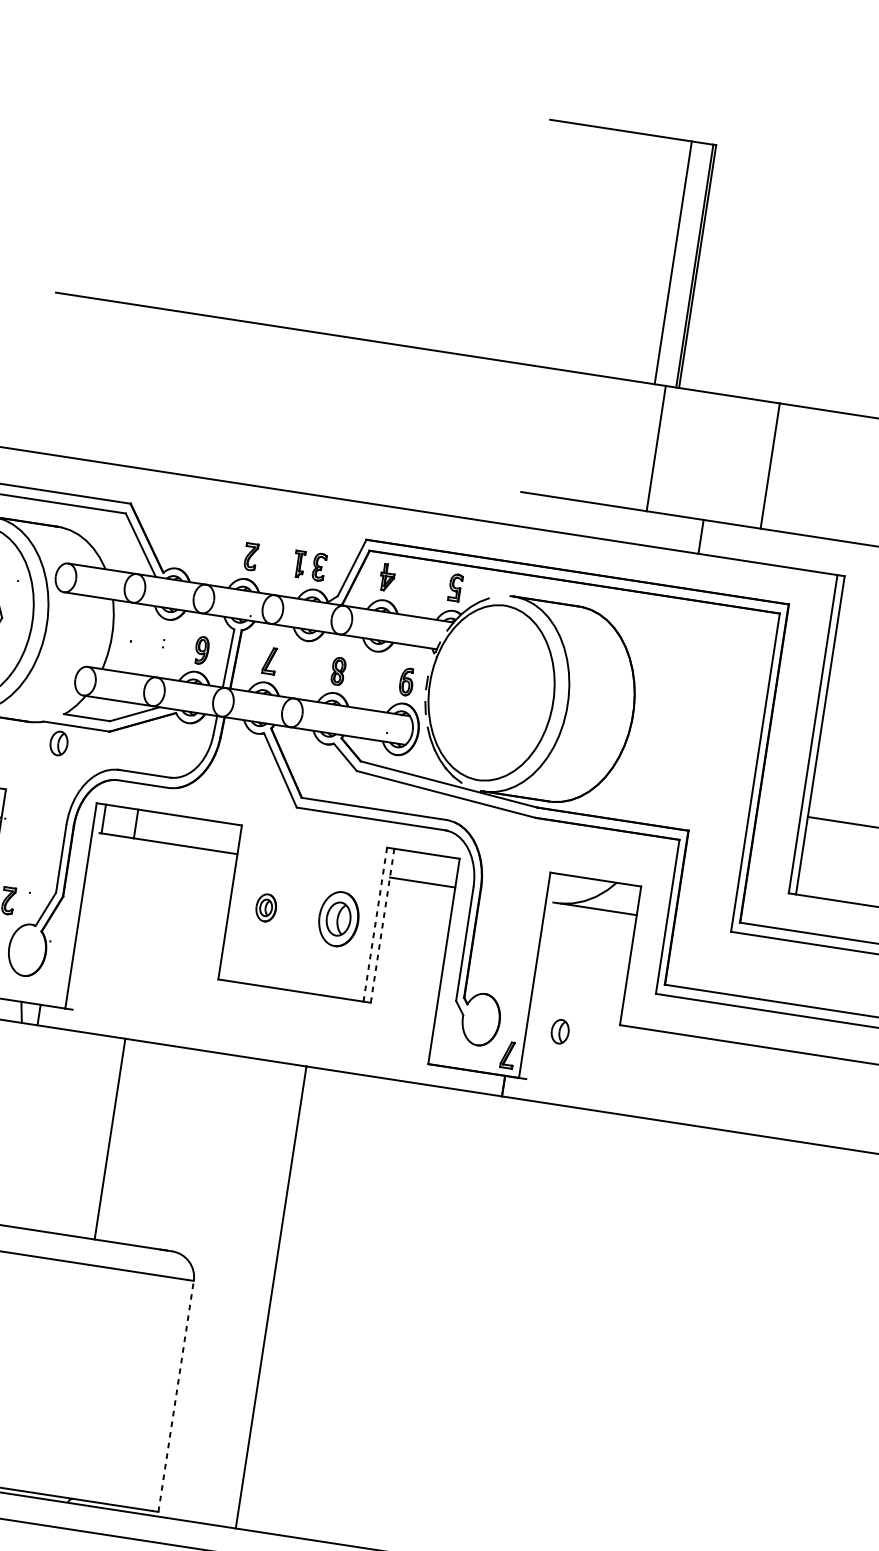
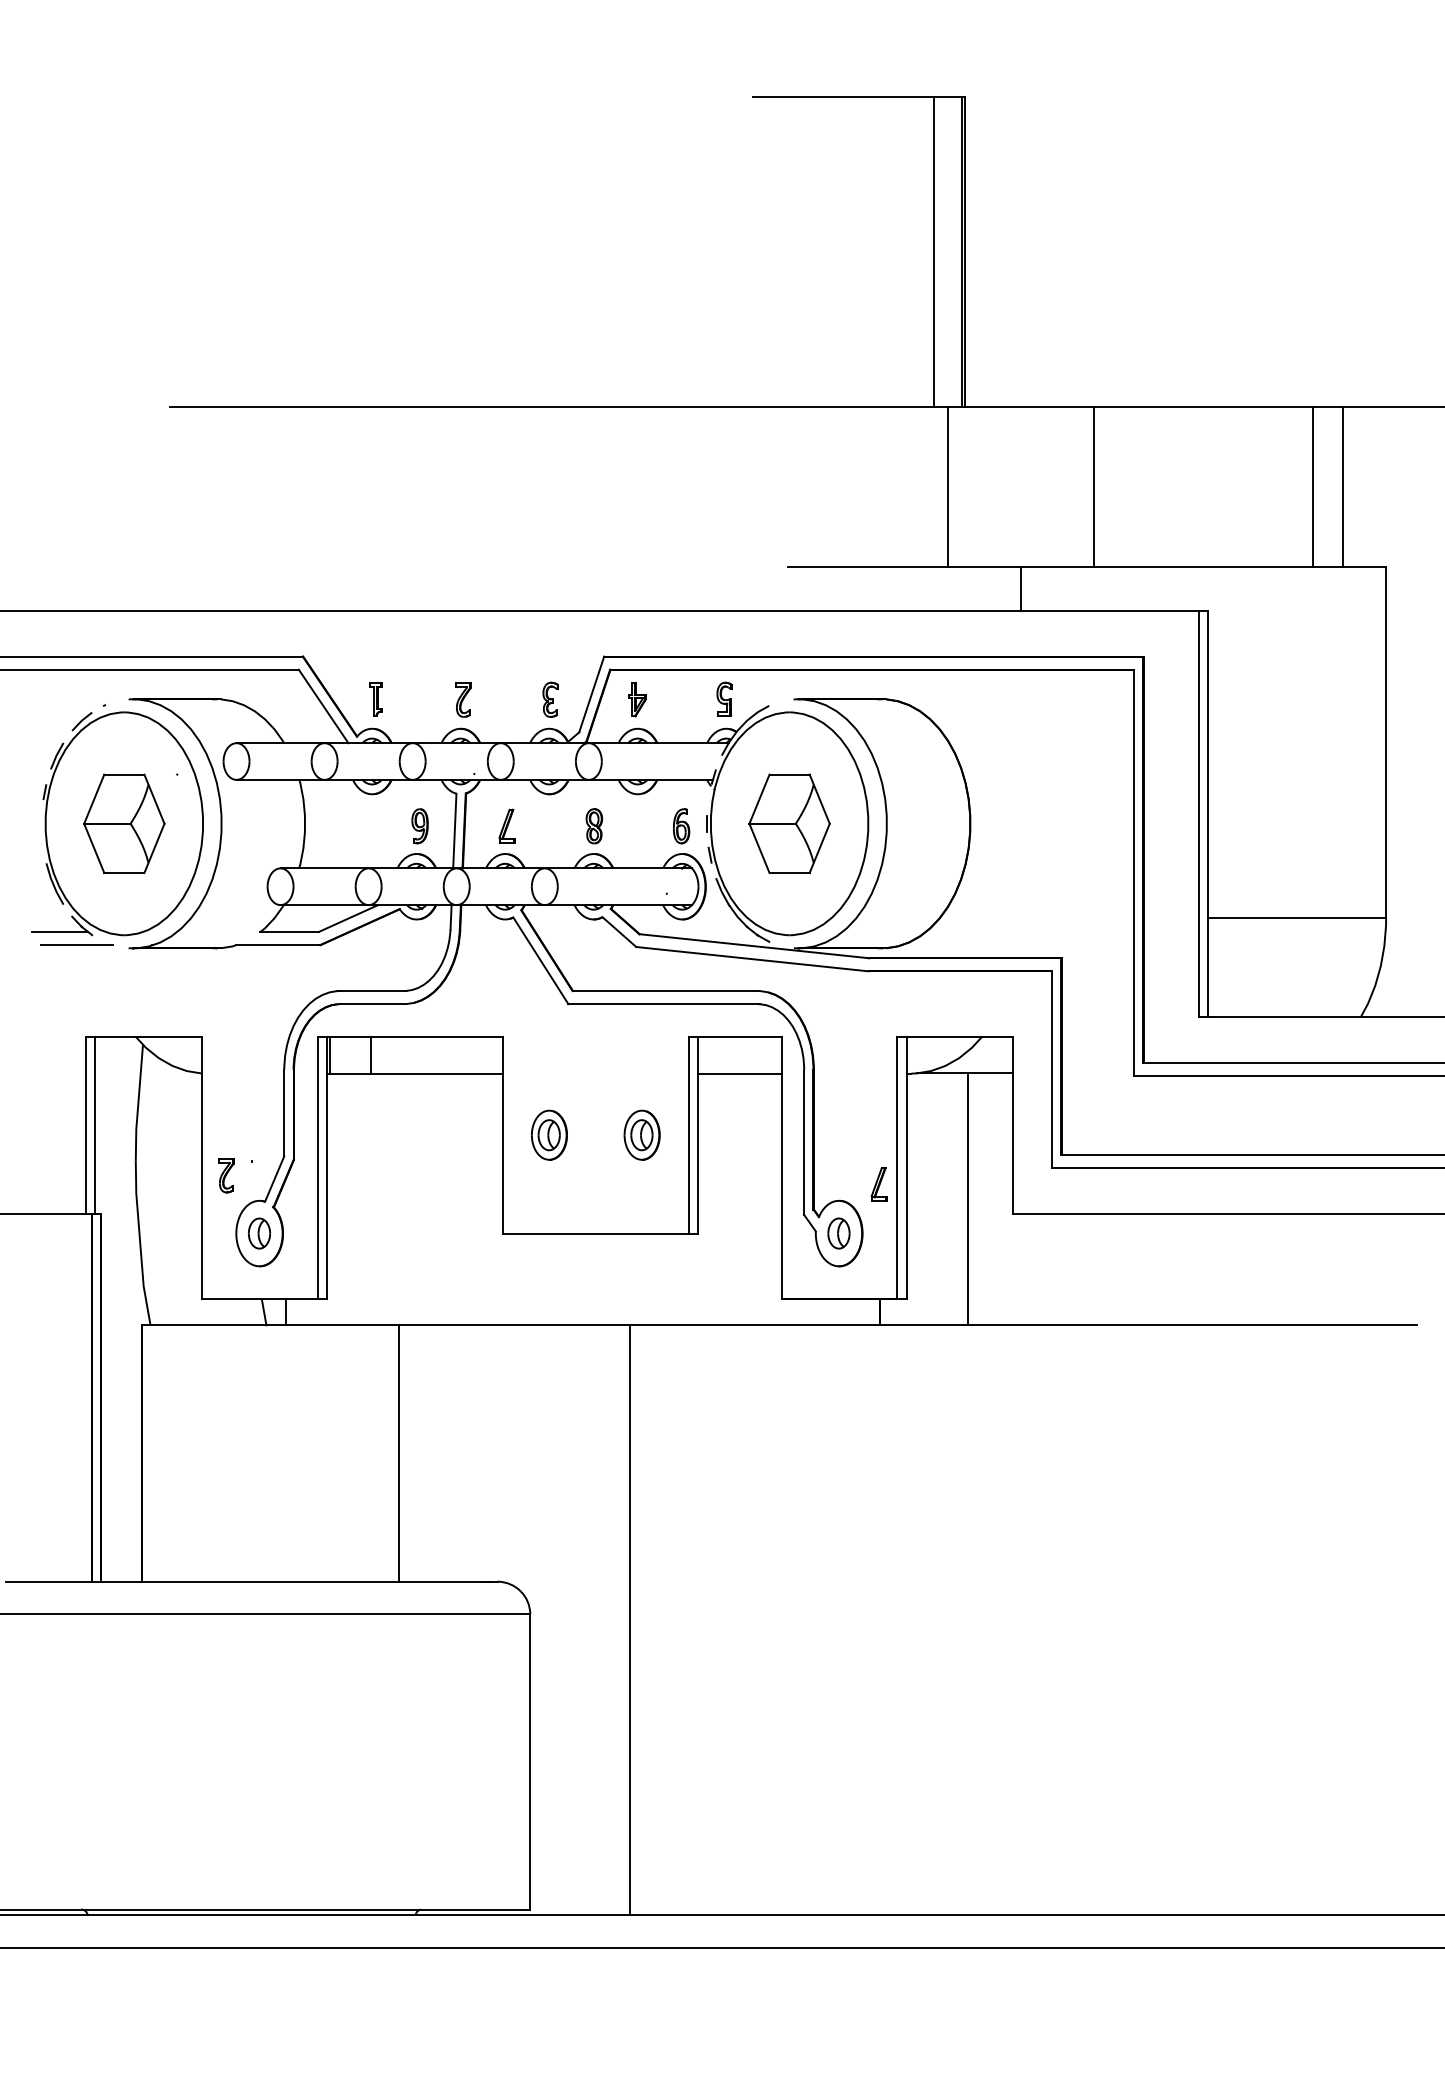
part: (298, 563) -> (375, 699), moved
part: (491, 692) -> (789, 823), added
part: (59, 743) -> (259, 1233), moved
line: (88, 906) -> (327, 1167), added
part: (266, 907) -> (549, 1134), size x1.43
part: (338, 918) -> (641, 1134), size x0.71
line: (375, 924) -> (688, 1135), dashed -> solid
line: (383, 925) -> (698, 1134), dashed -> solid
line: (541, 976) -> (906, 1167), added
line: (586, 1008) -> (968, 1199), added
part: (559, 1031) -> (838, 1233), moved
part: (507, 1054) -> (878, 1184), moved
line: (176, 1396) -> (530, 1761), dashed -> solid

